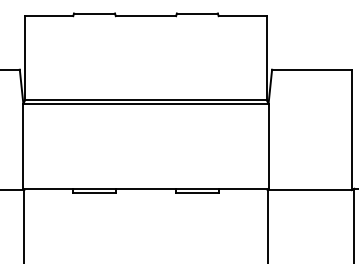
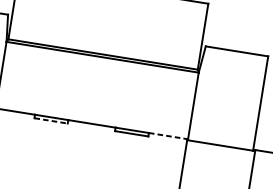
line: (243, 188) -> (168, 135), solid -> dashed
line: (95, 193) -> (51, 121), solid -> dashed

